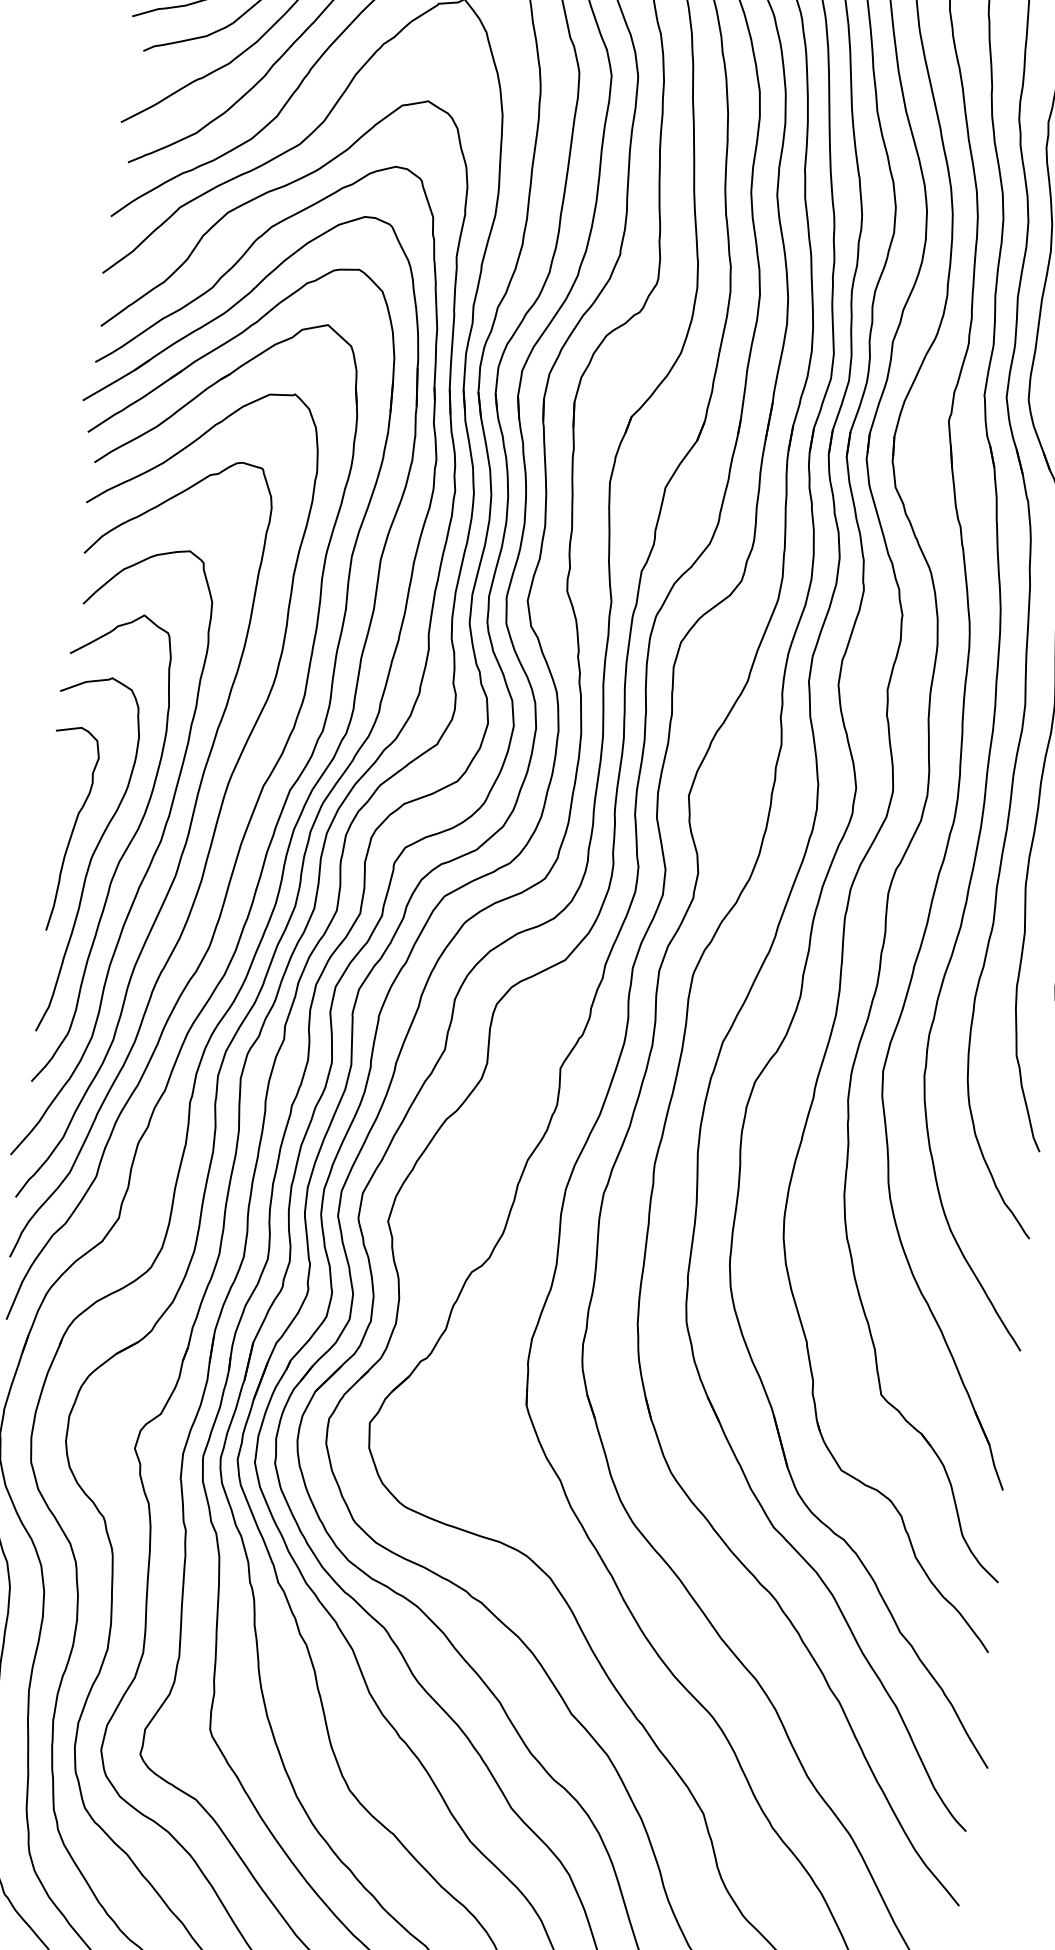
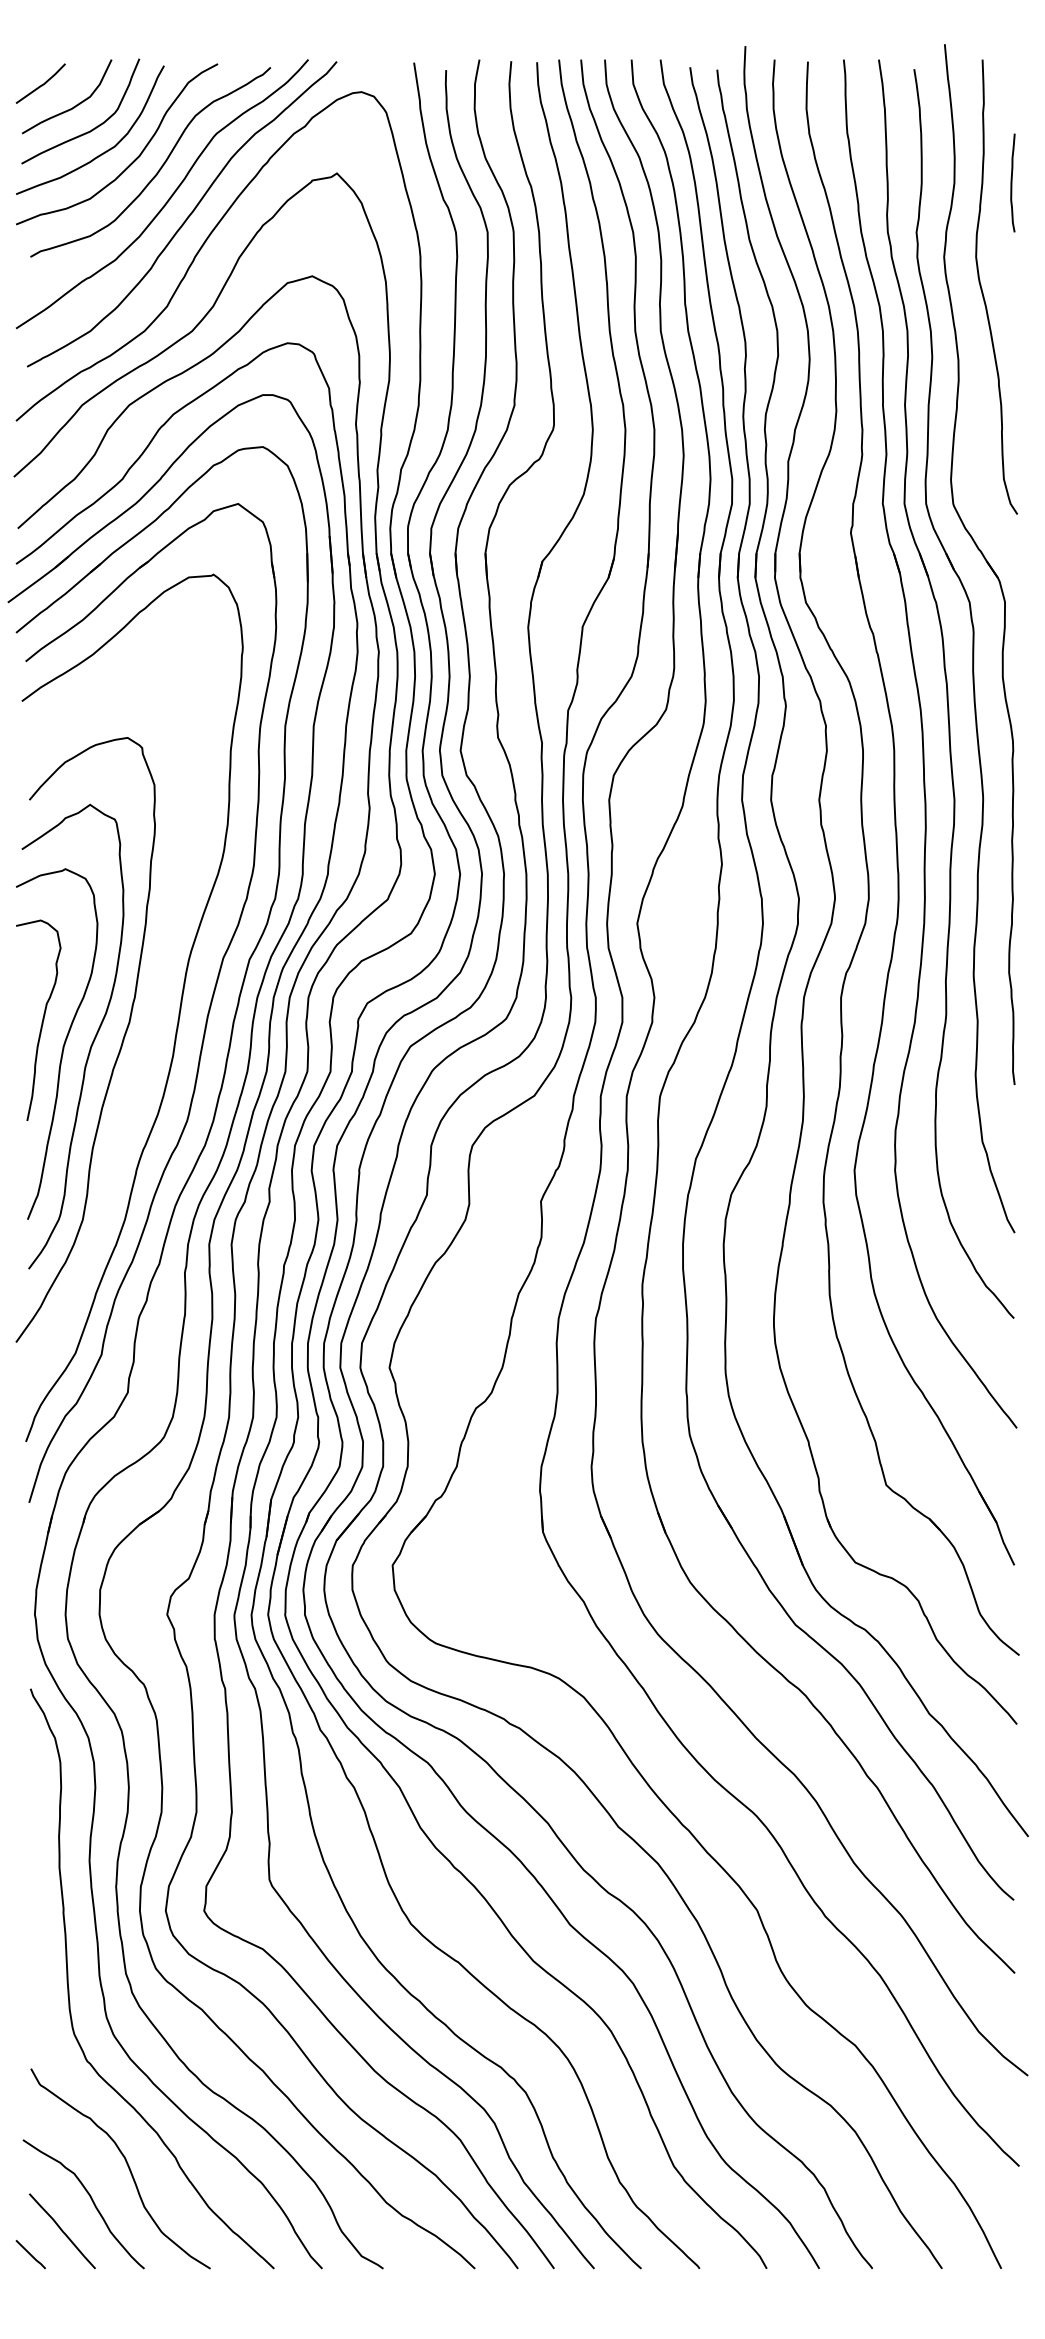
curve: (184, 844) -> (152, 1023), removed

